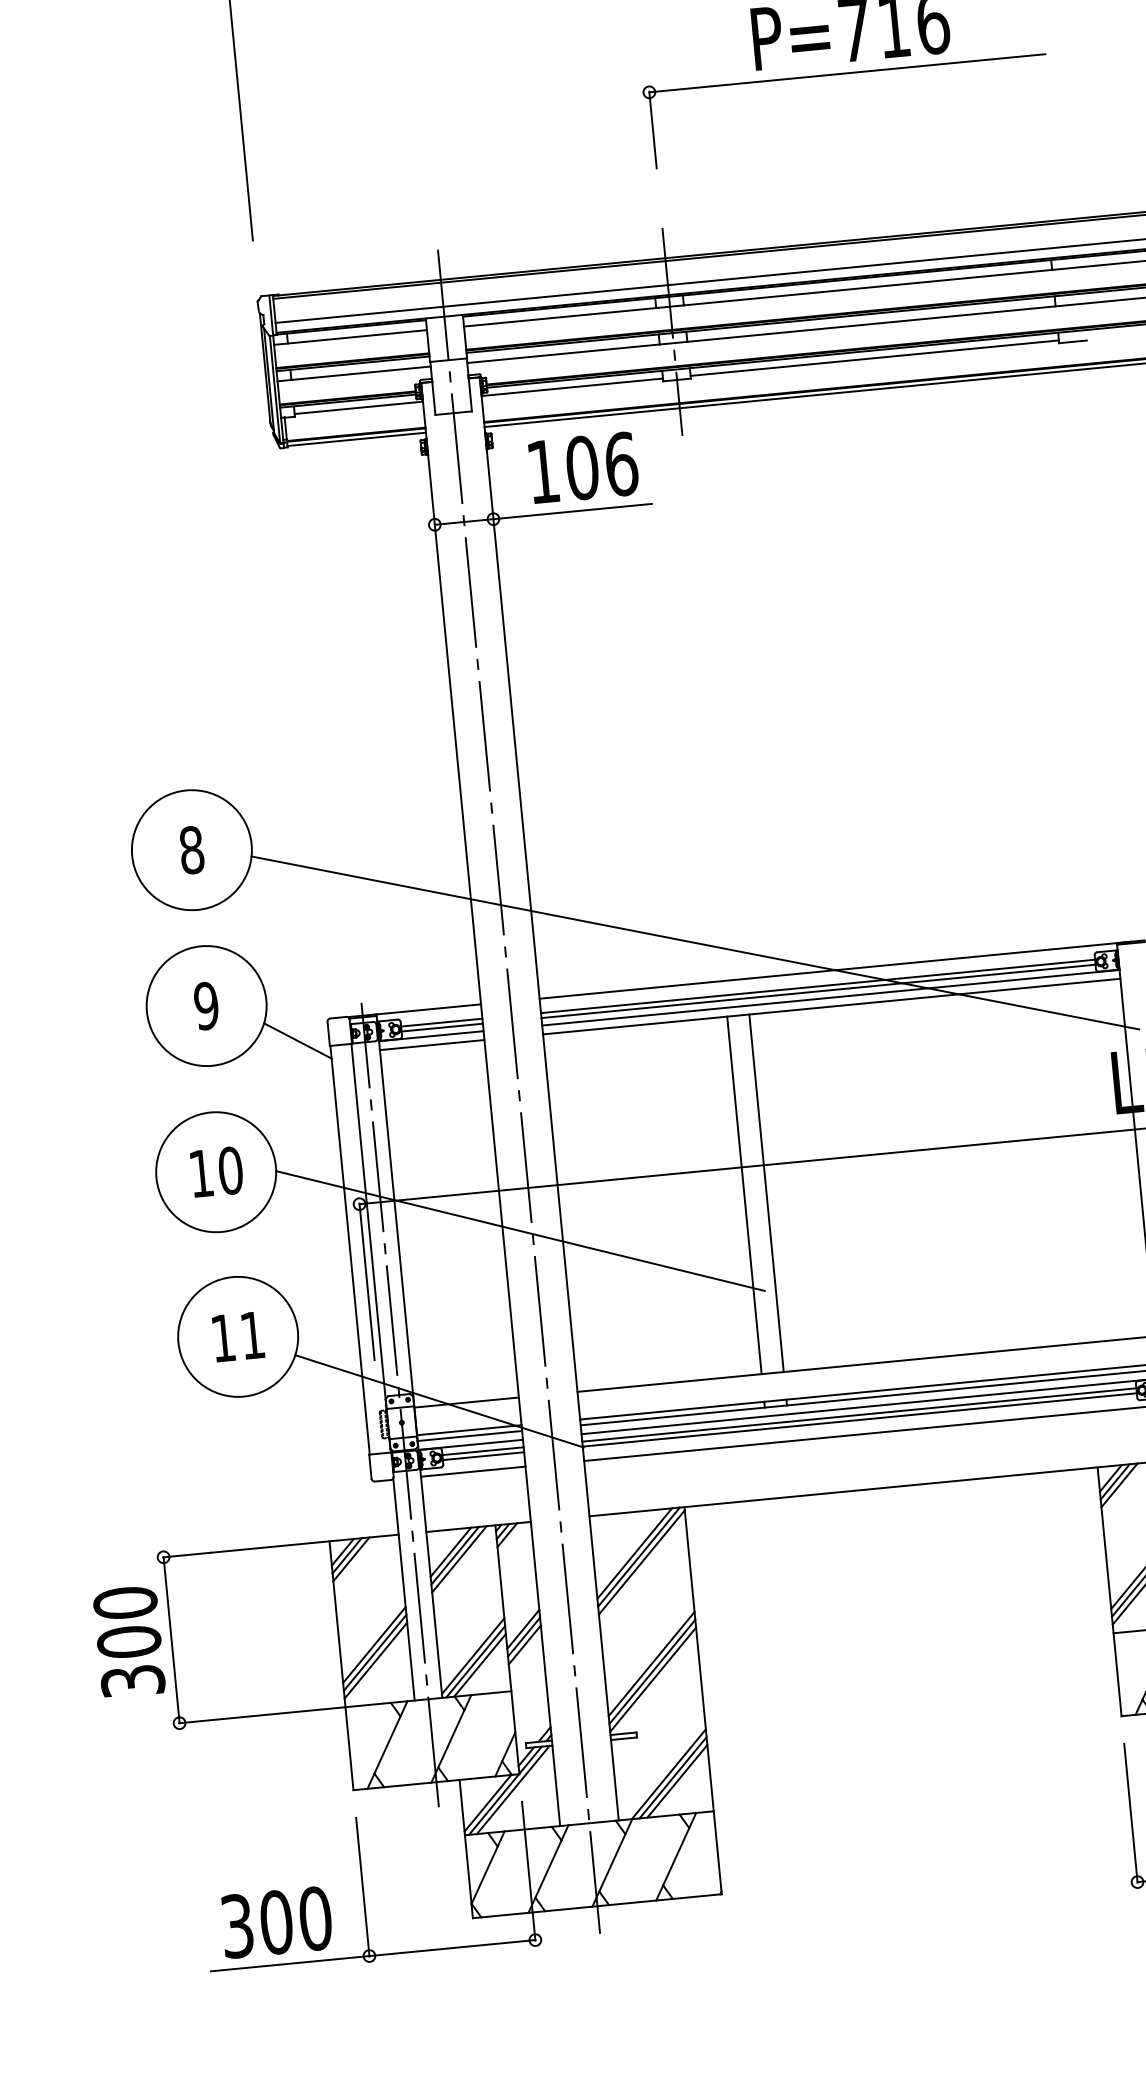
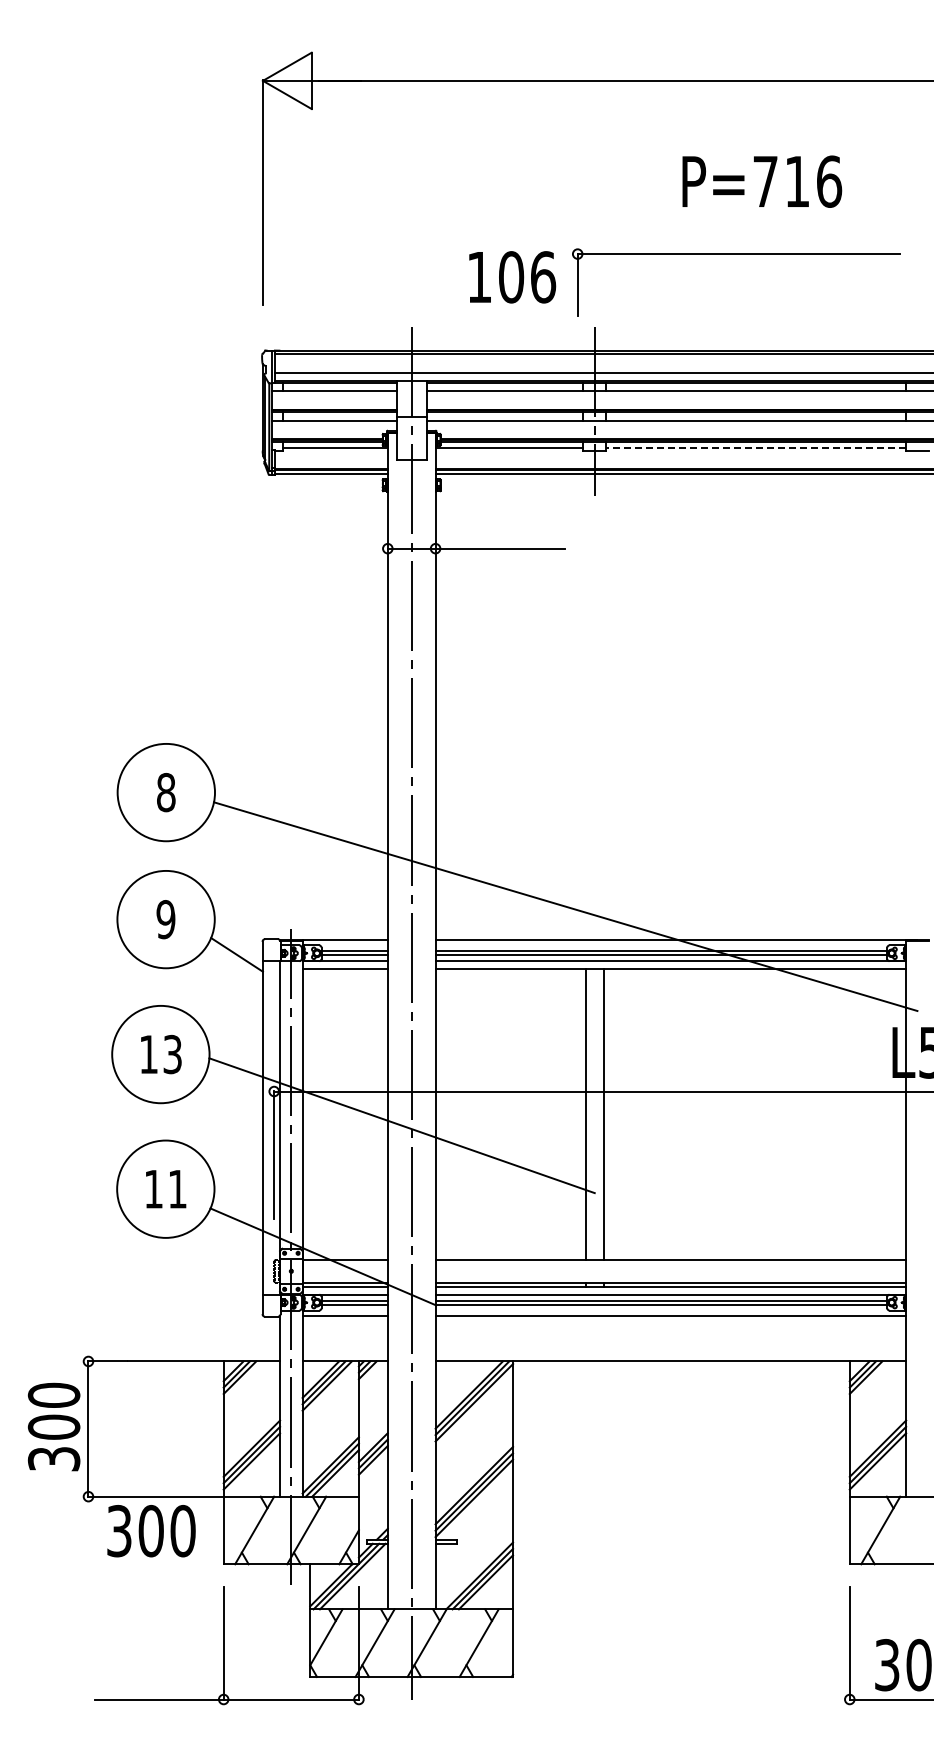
part: (844, 74) -> (736, 254), moved
line: (874, 358) -> (755, 448), solid -> dashed
text: (583, 468) -> (512, 277), moved
text: (230, 1170) -> (172, 1054), 10 -> 13
text: (276, 1922) -> (151, 1531), moved

